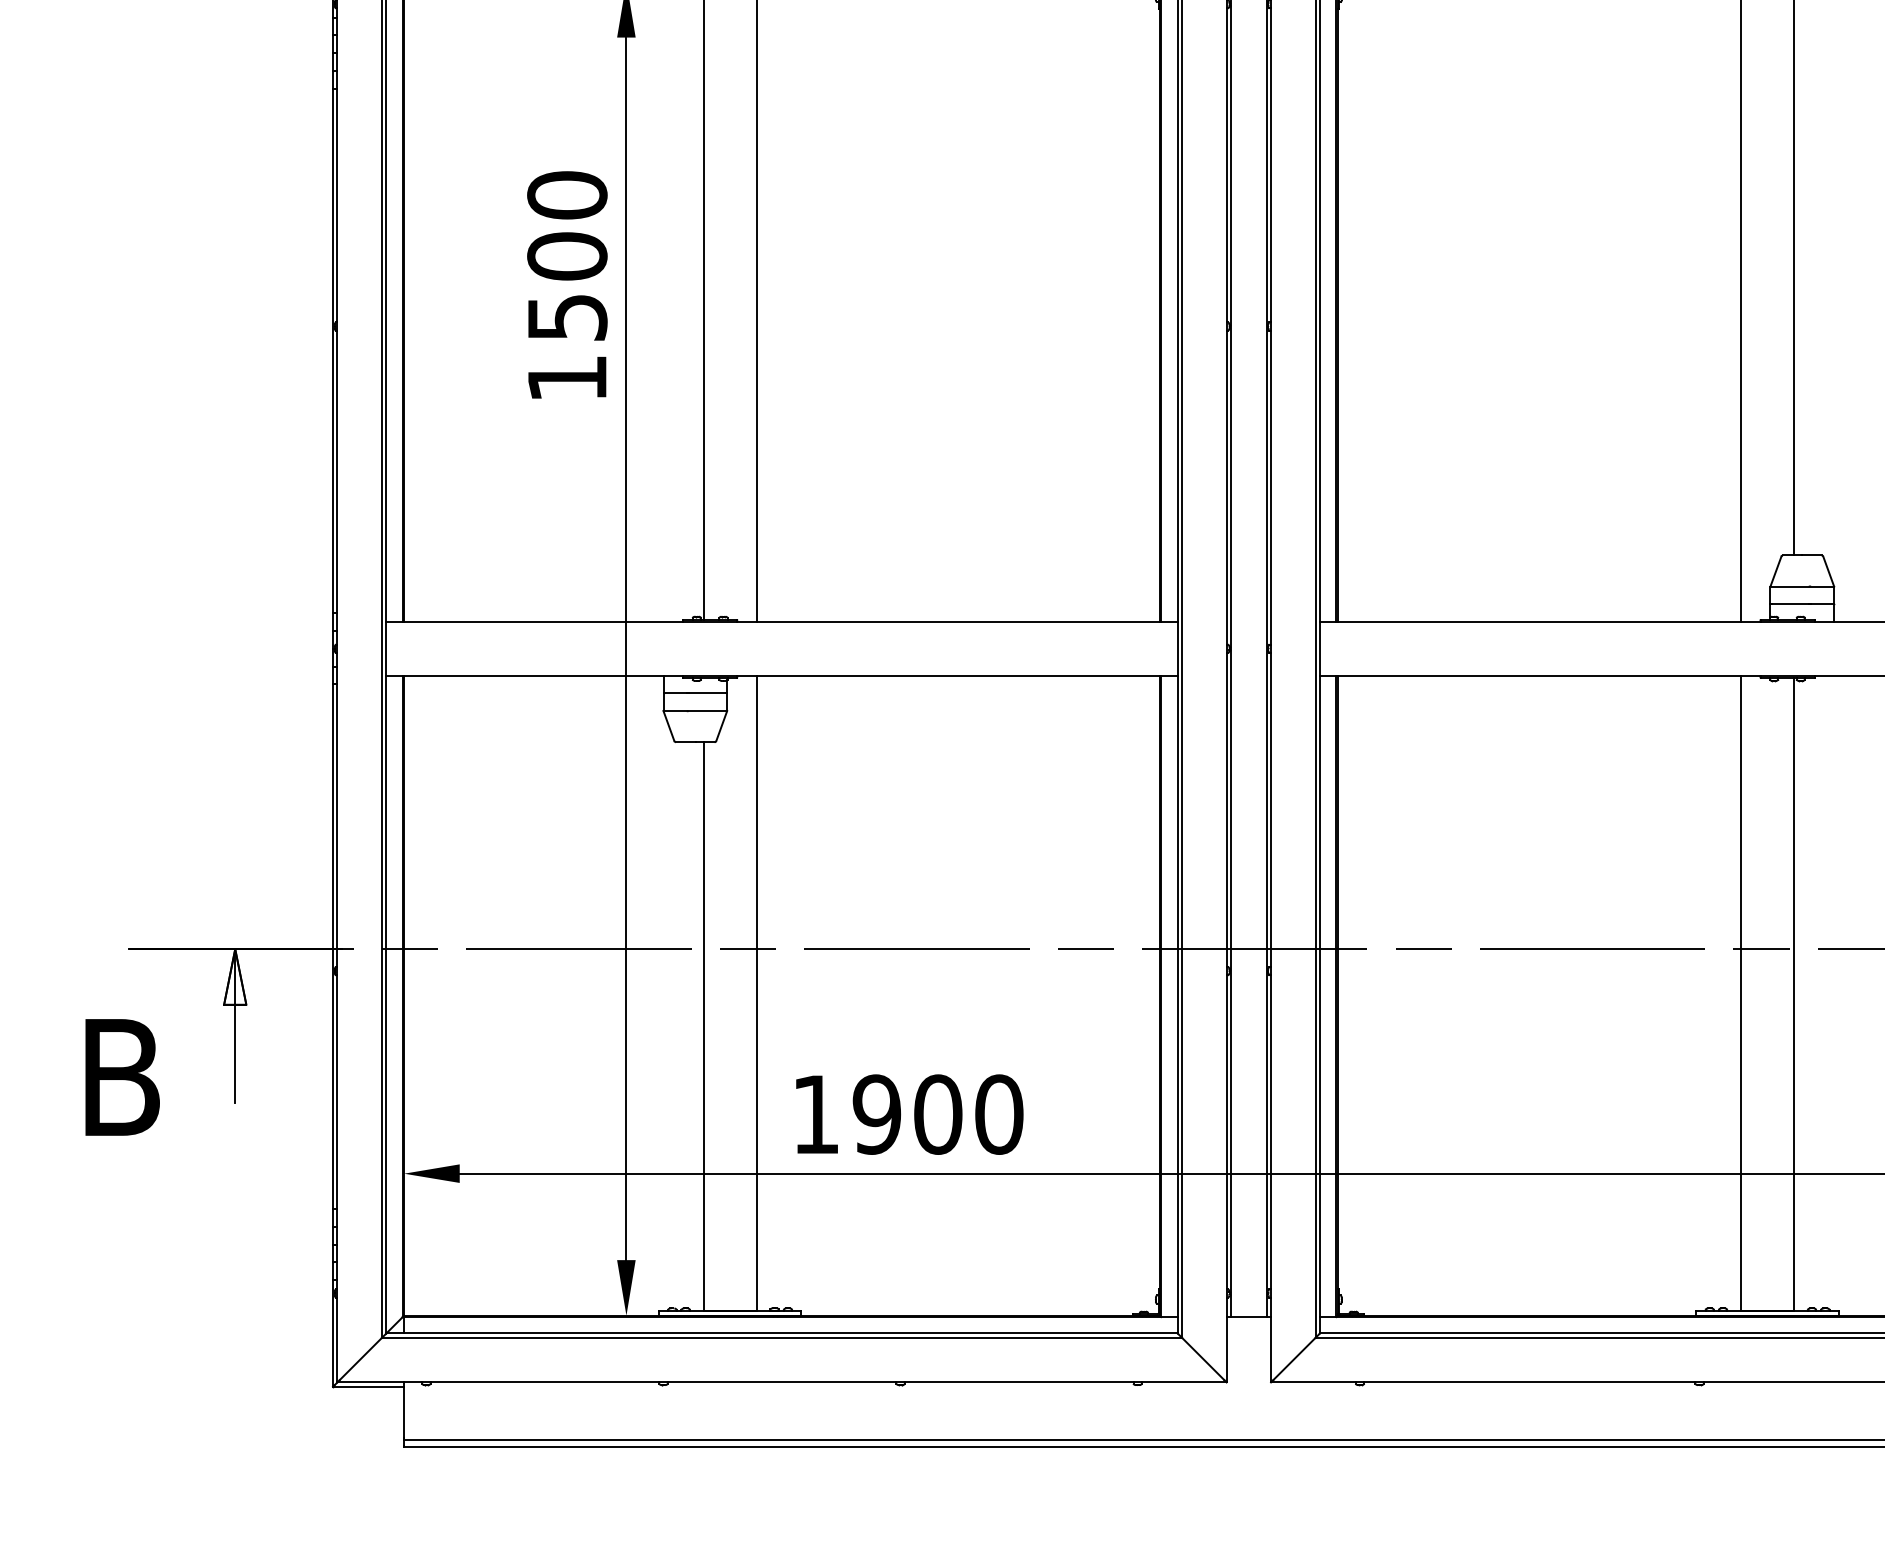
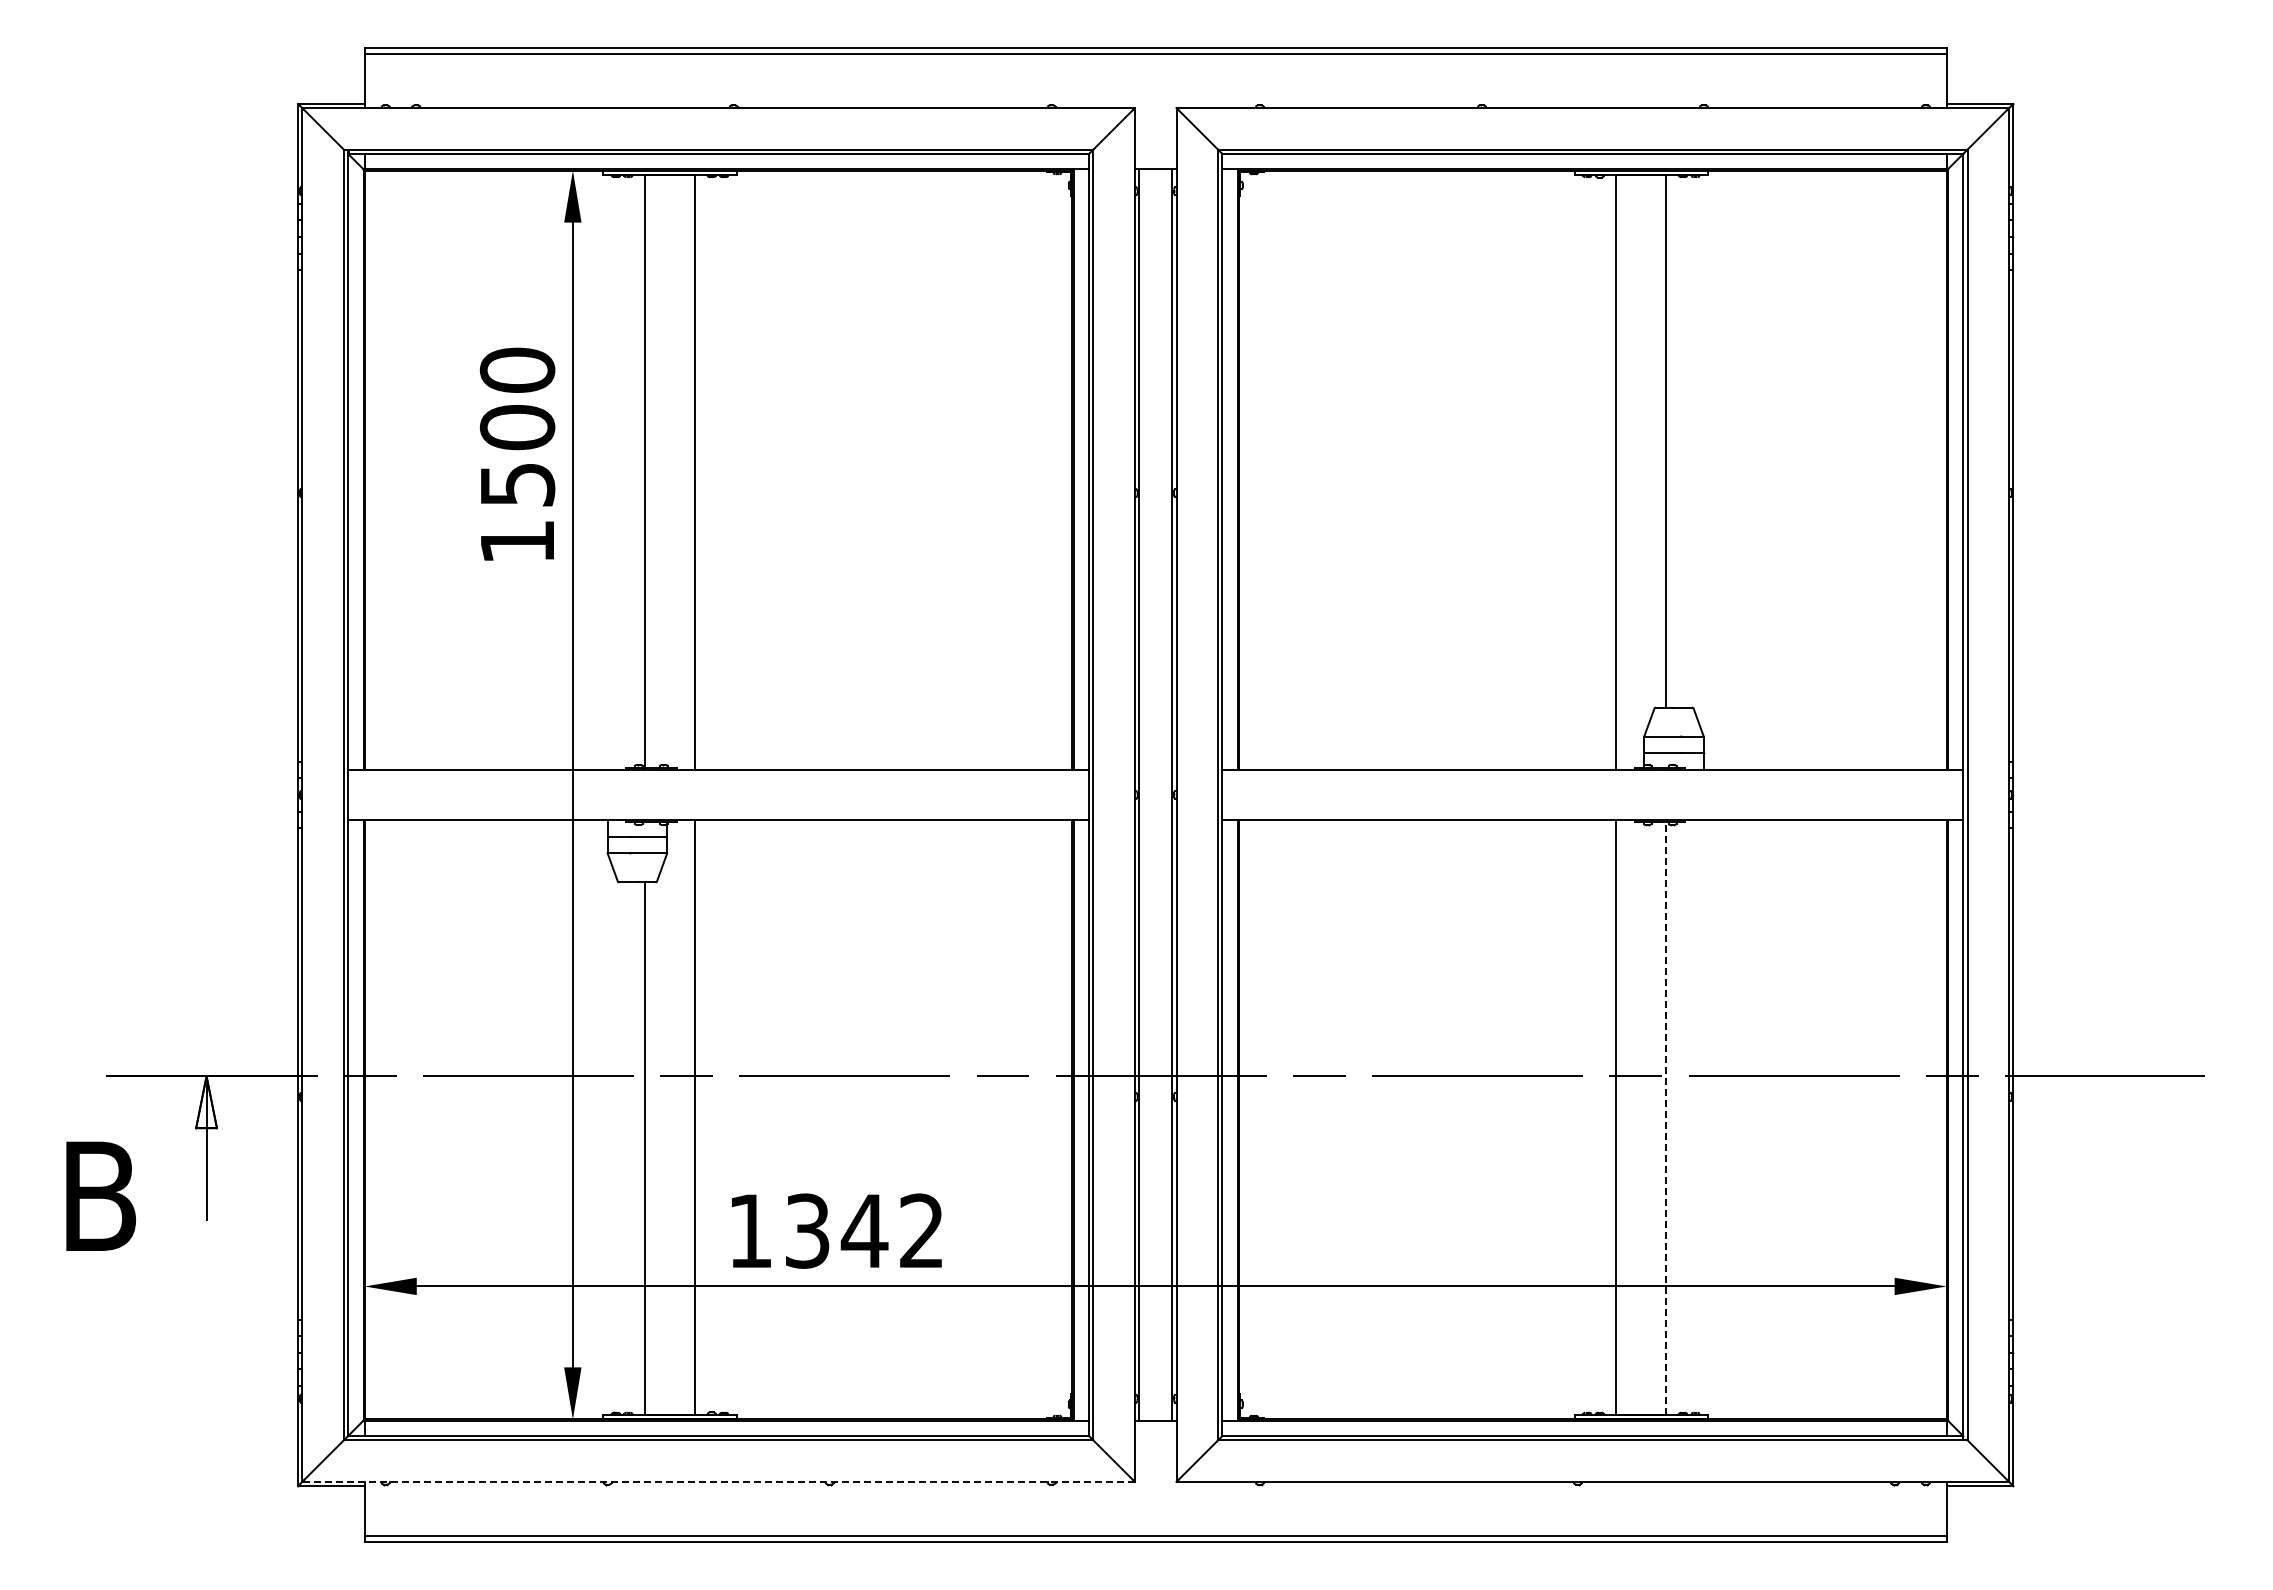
line: (1794, 994) -> (1666, 1118), solid -> dashed
text: (937, 1113) -> (864, 1230), 1900 -> 1342
line: (781, 1381) -> (718, 1481), solid -> dashed

